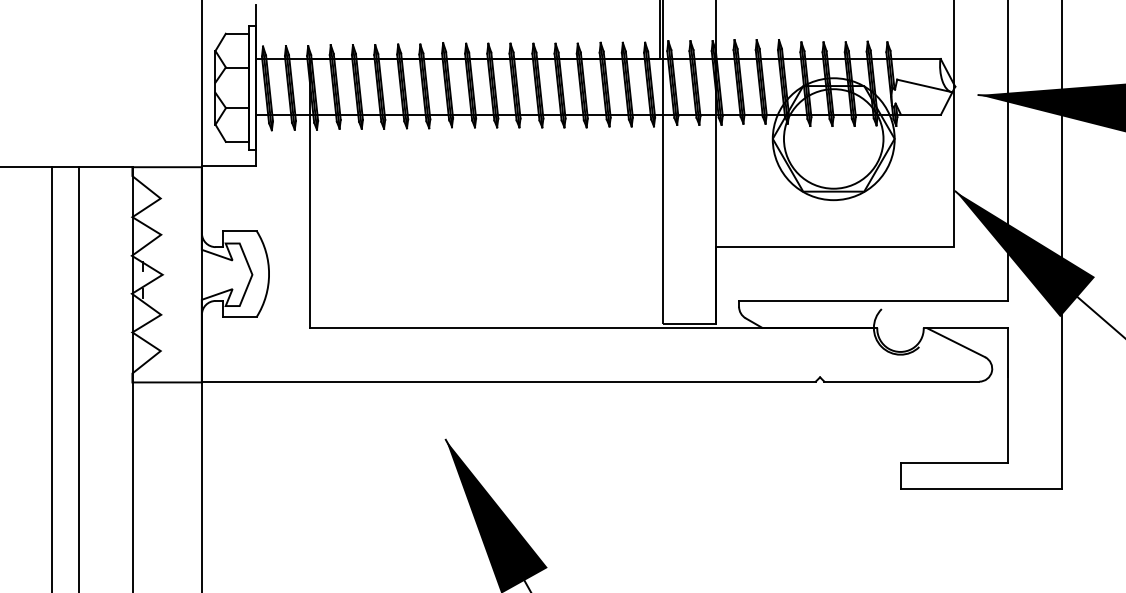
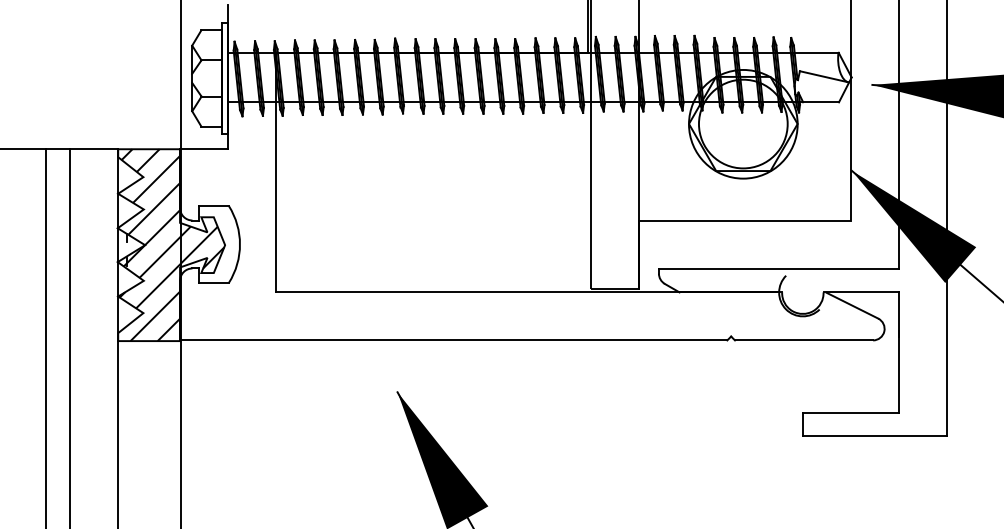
hatch: (192, 274) -> (171, 244), added

